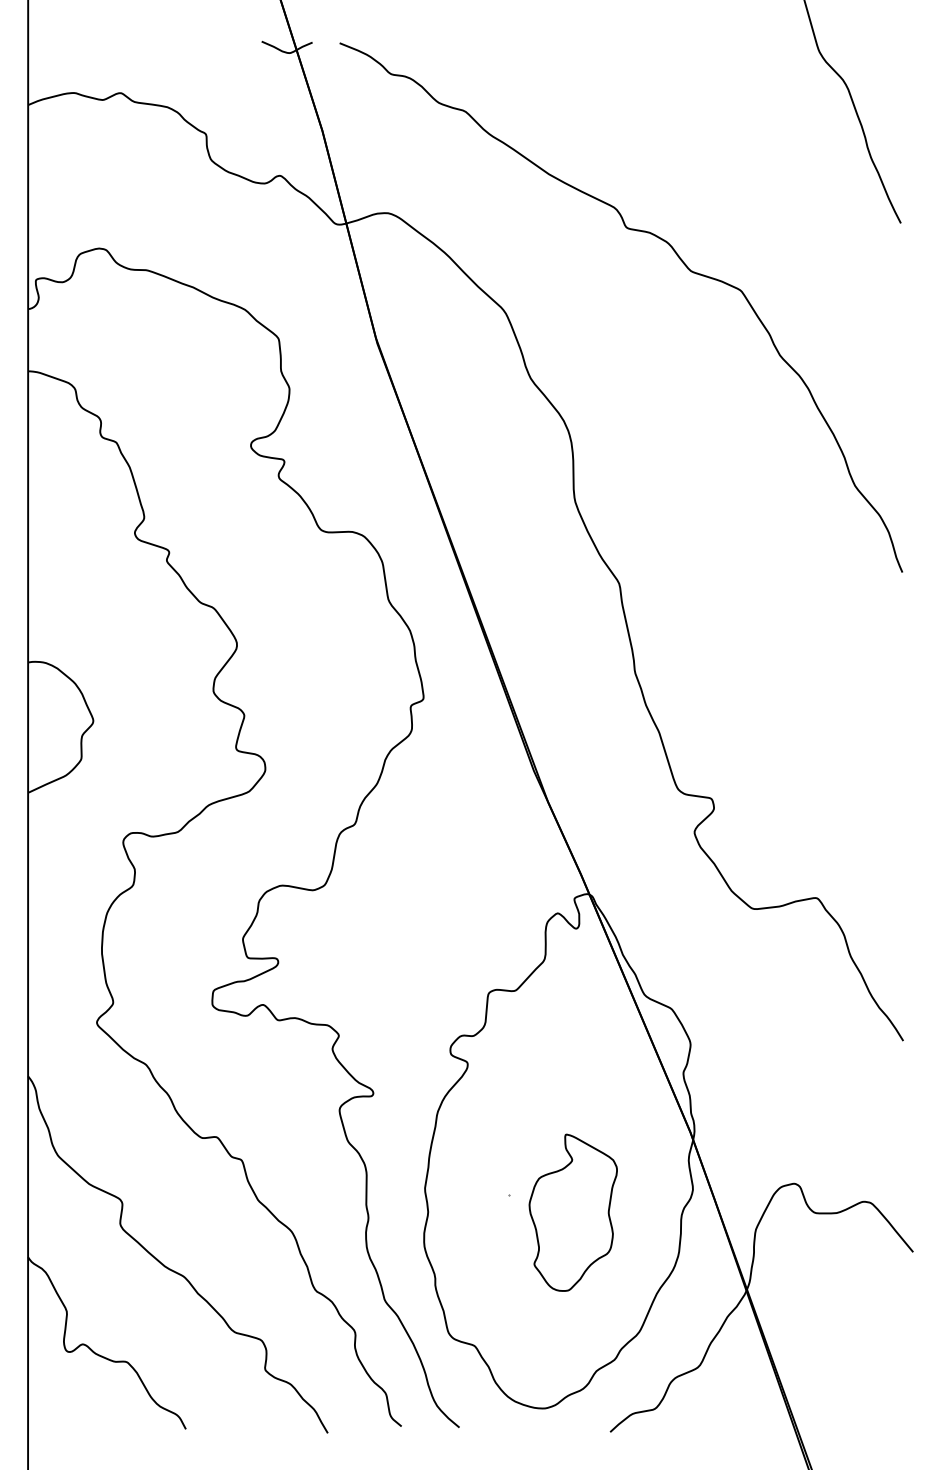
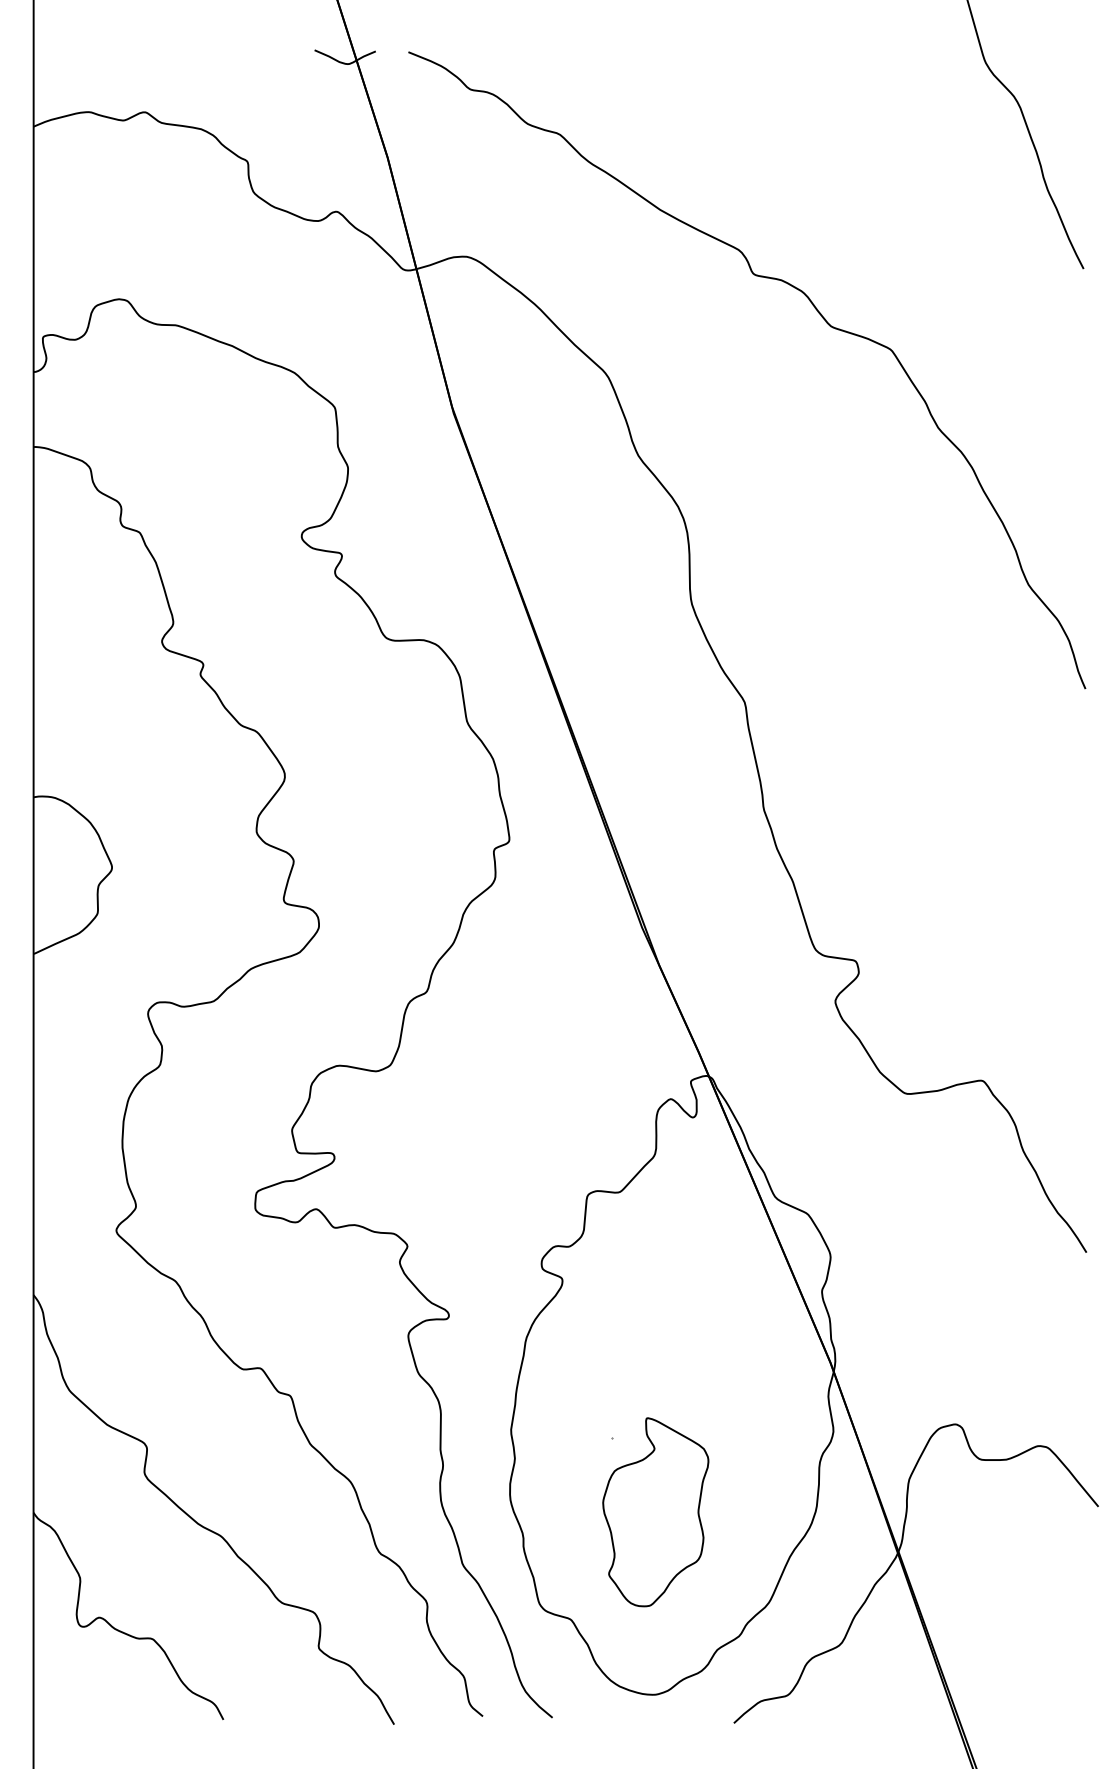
part: (572, 1212) -> (654, 1511), moved

